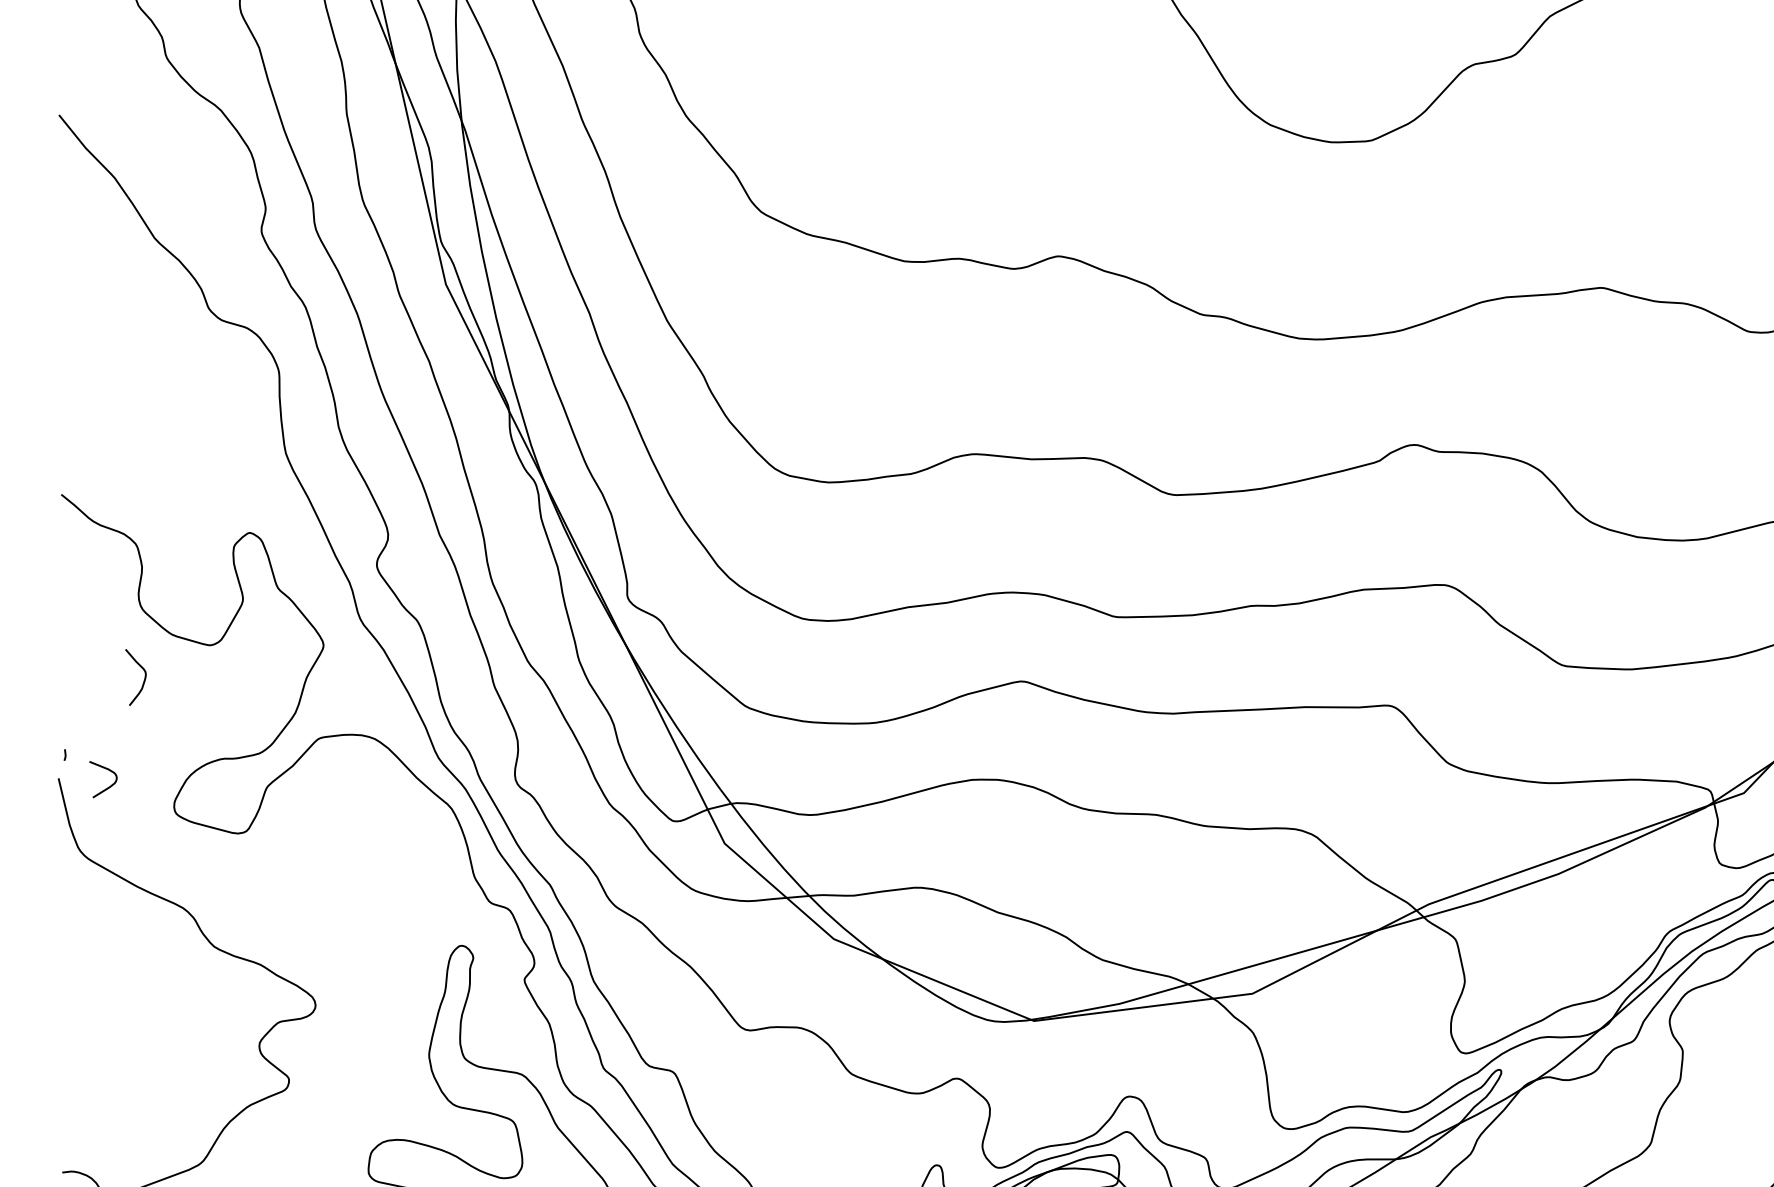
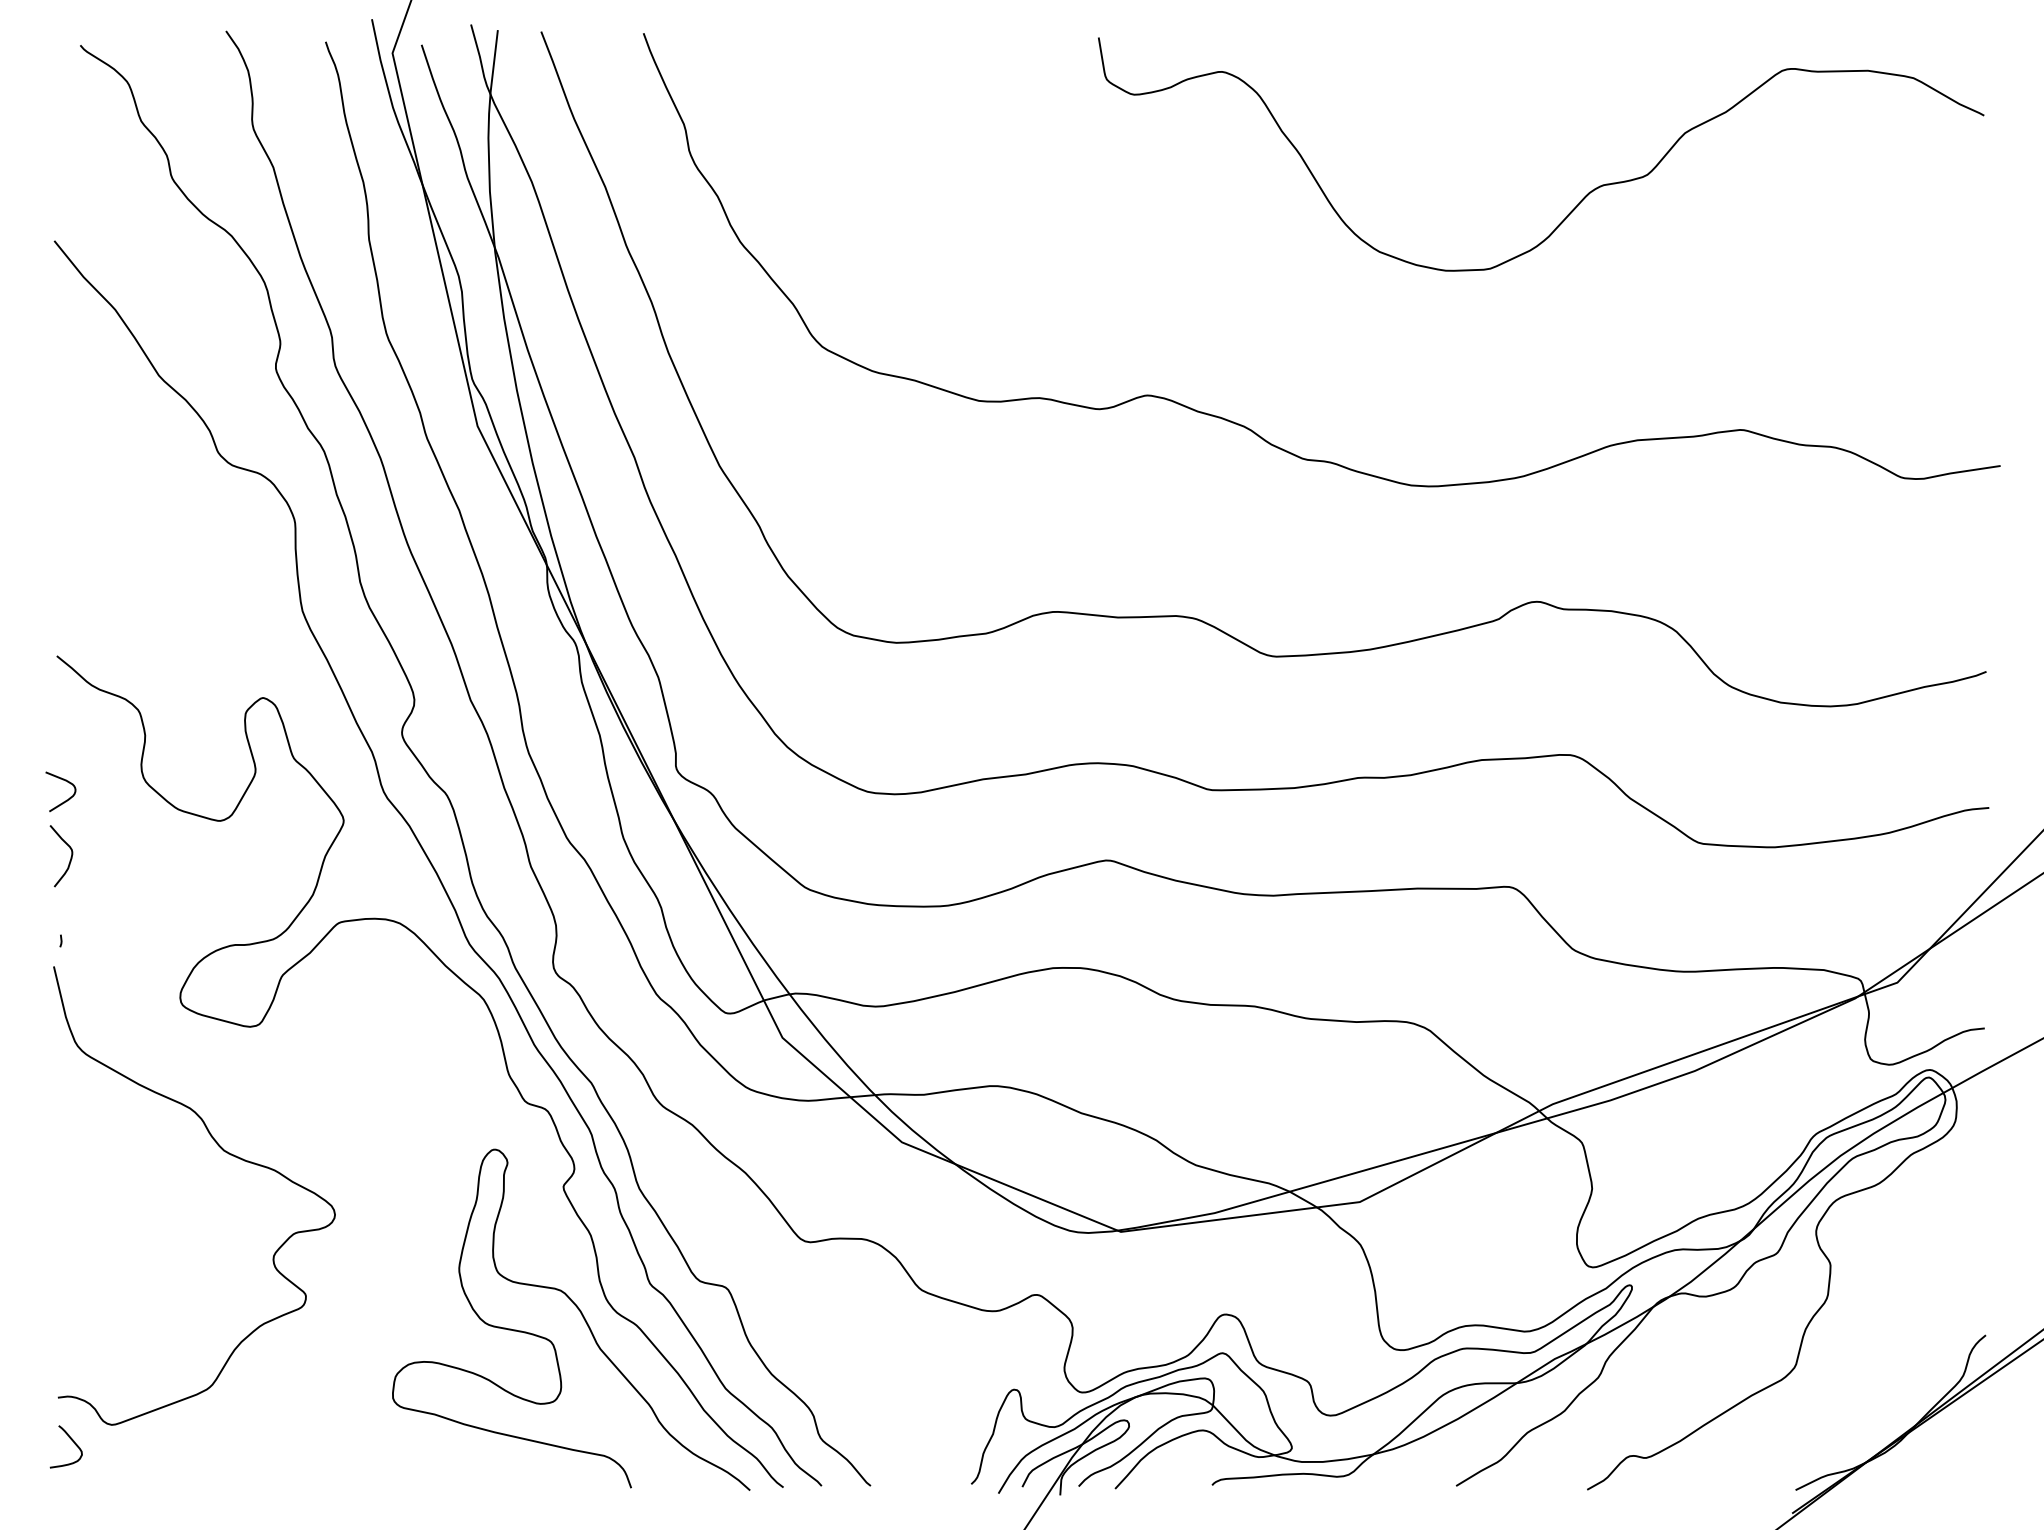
curve: (143, 681) -> (69, 860), moved
curve: (108, 786) -> (66, 799), moved

